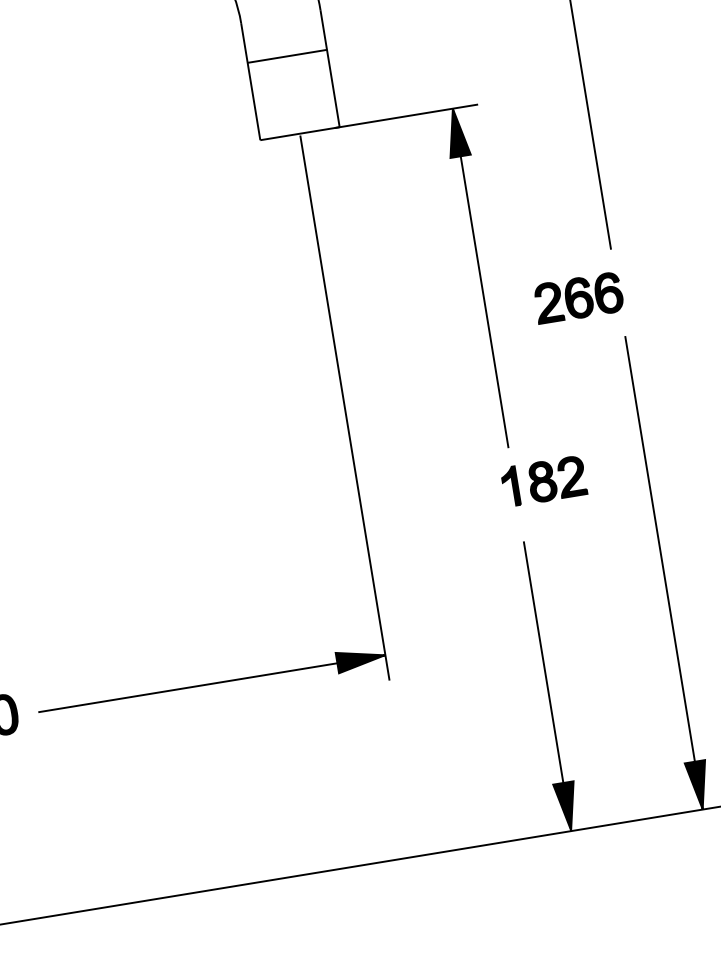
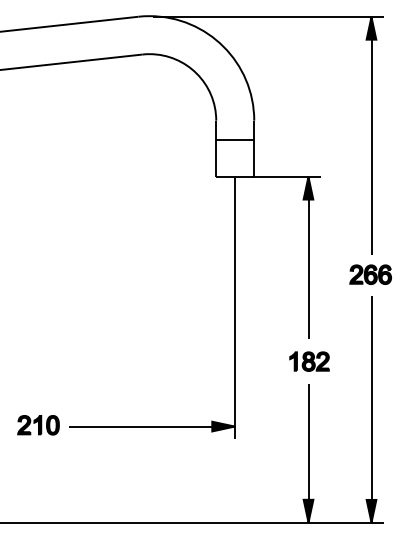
part: (578, 297) -> (370, 274), moved
part: (543, 481) -> (309, 361), moved

